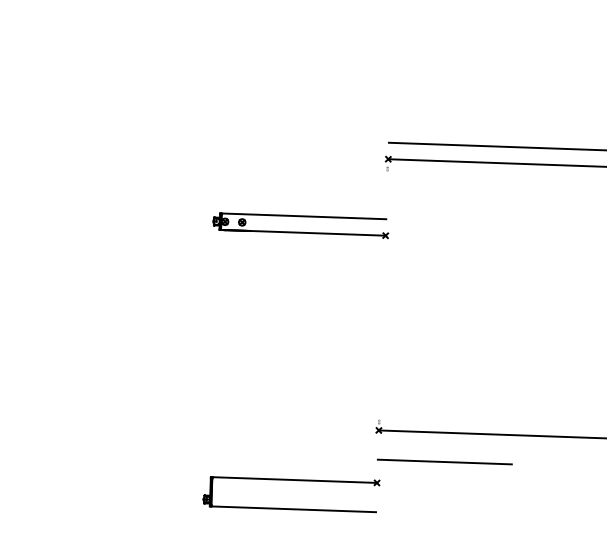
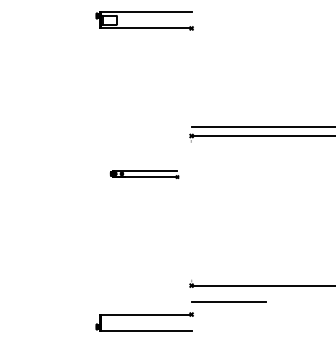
part: (300, 226) -> (144, 174), size x0.7

